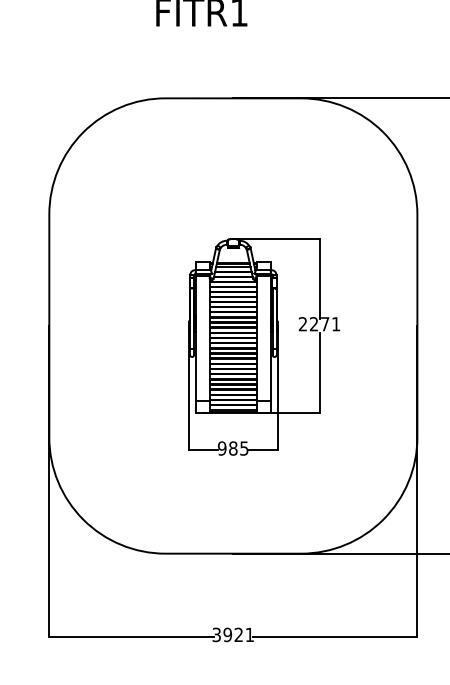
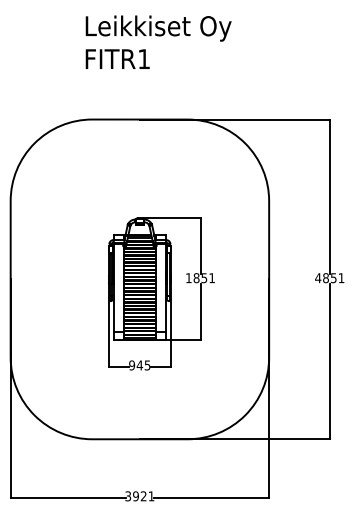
text: (313, 324) -> (196, 278), 2271 -> 1851
text: (232, 448) -> (139, 365), 985 -> 945

